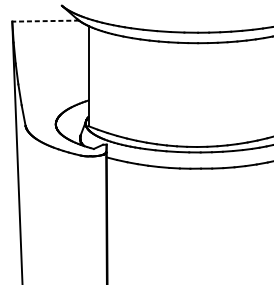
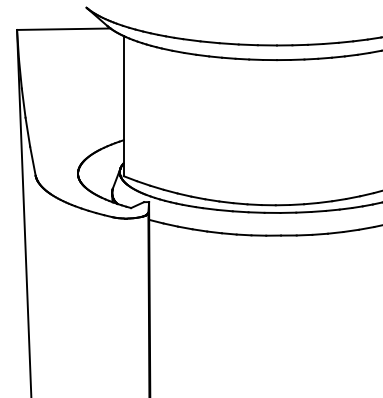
line: (45, 21) -> (63, 29), dashed -> solid

